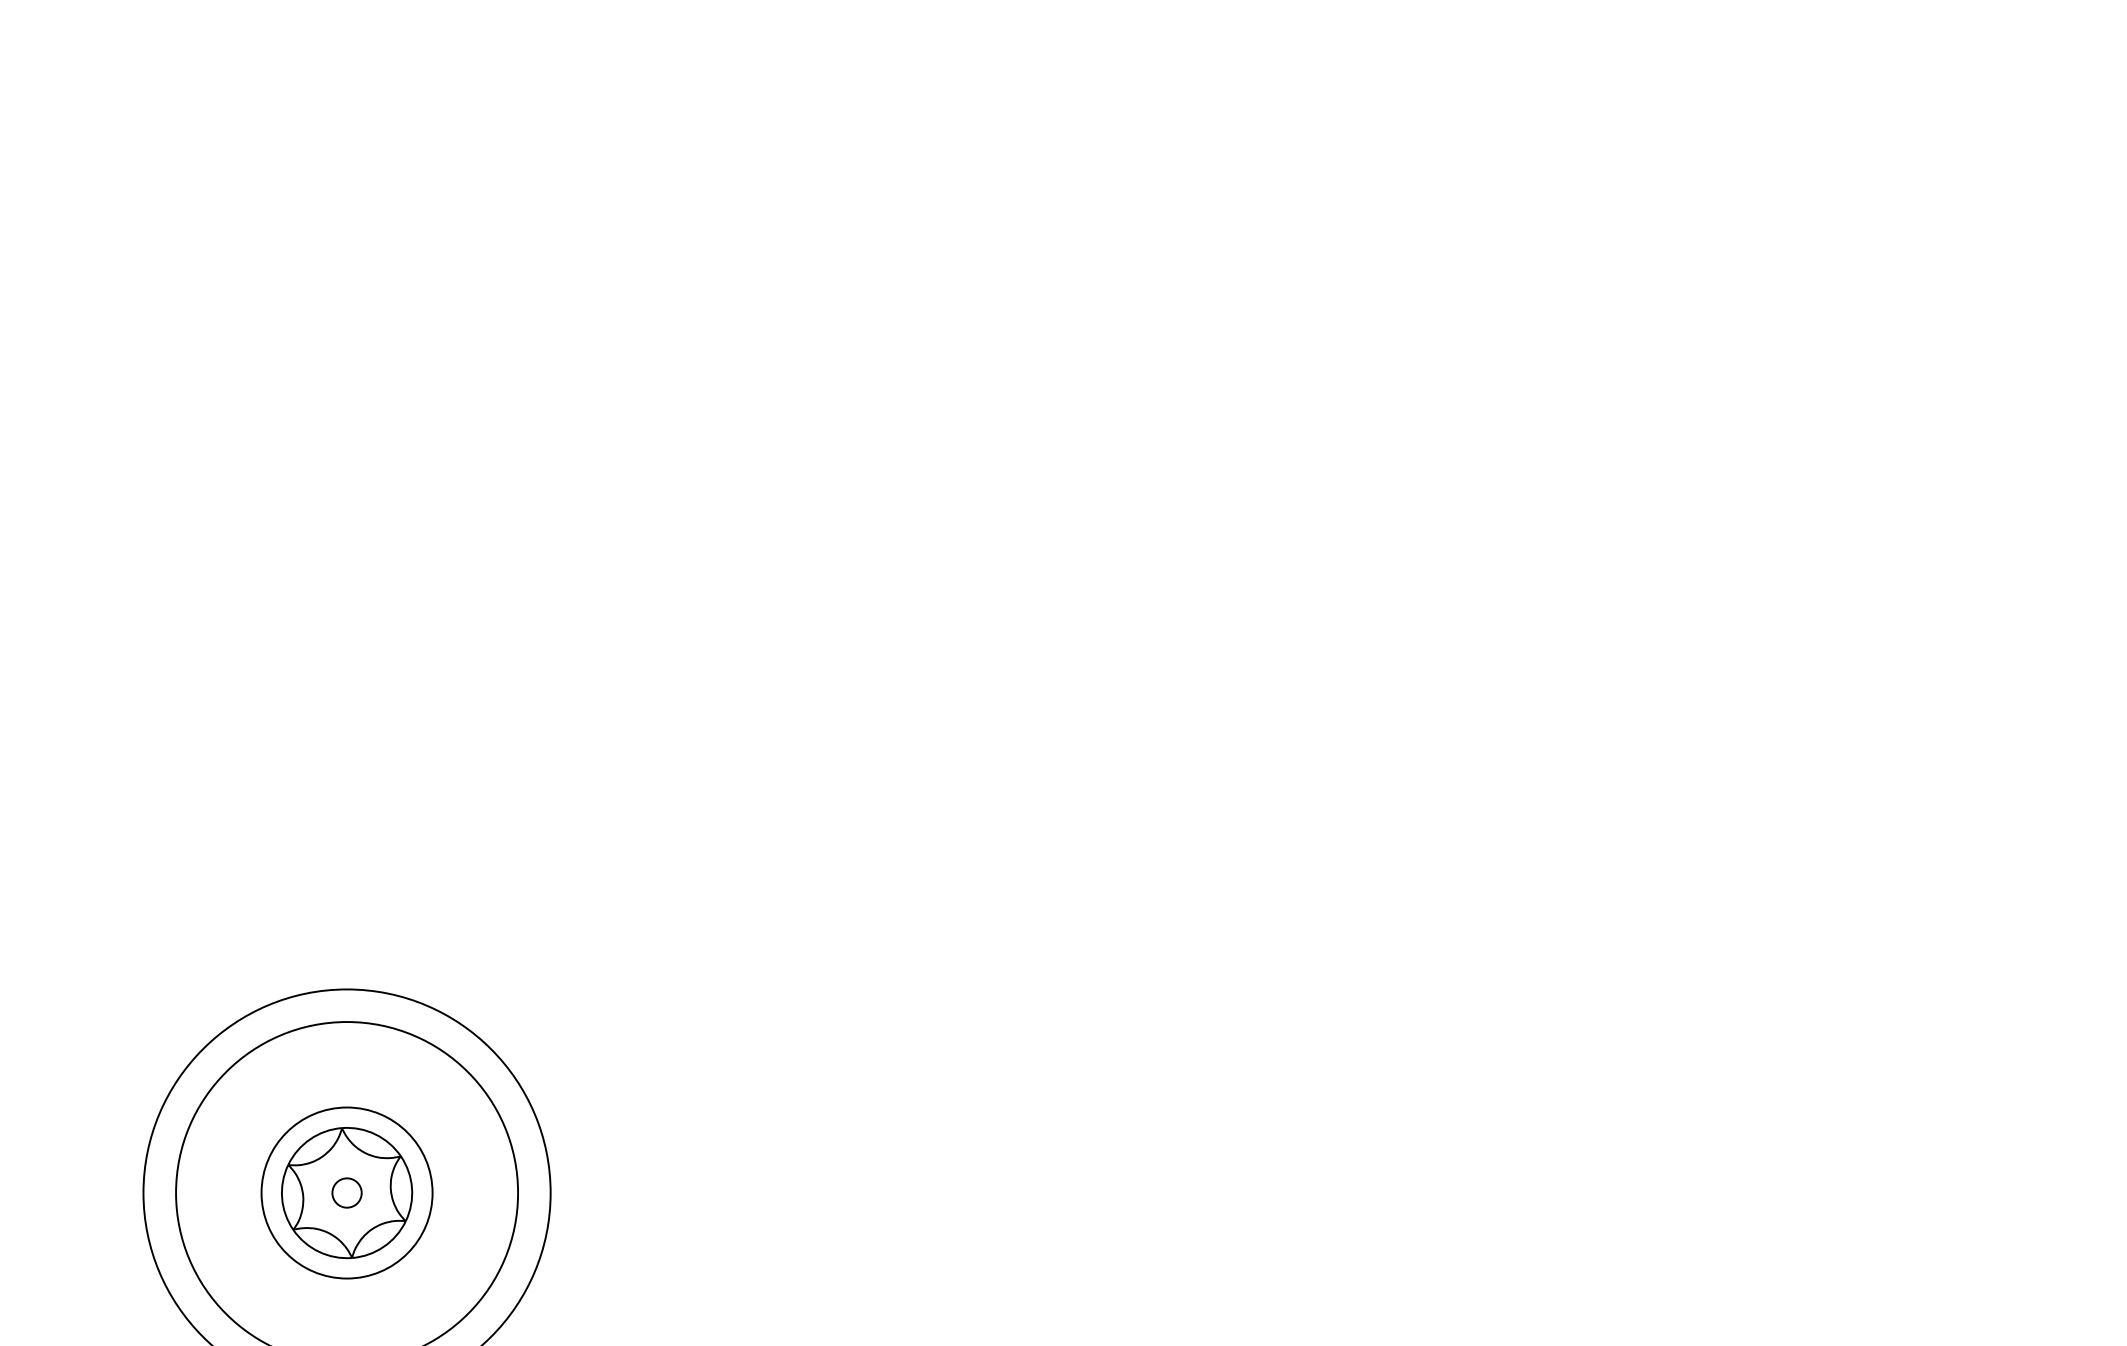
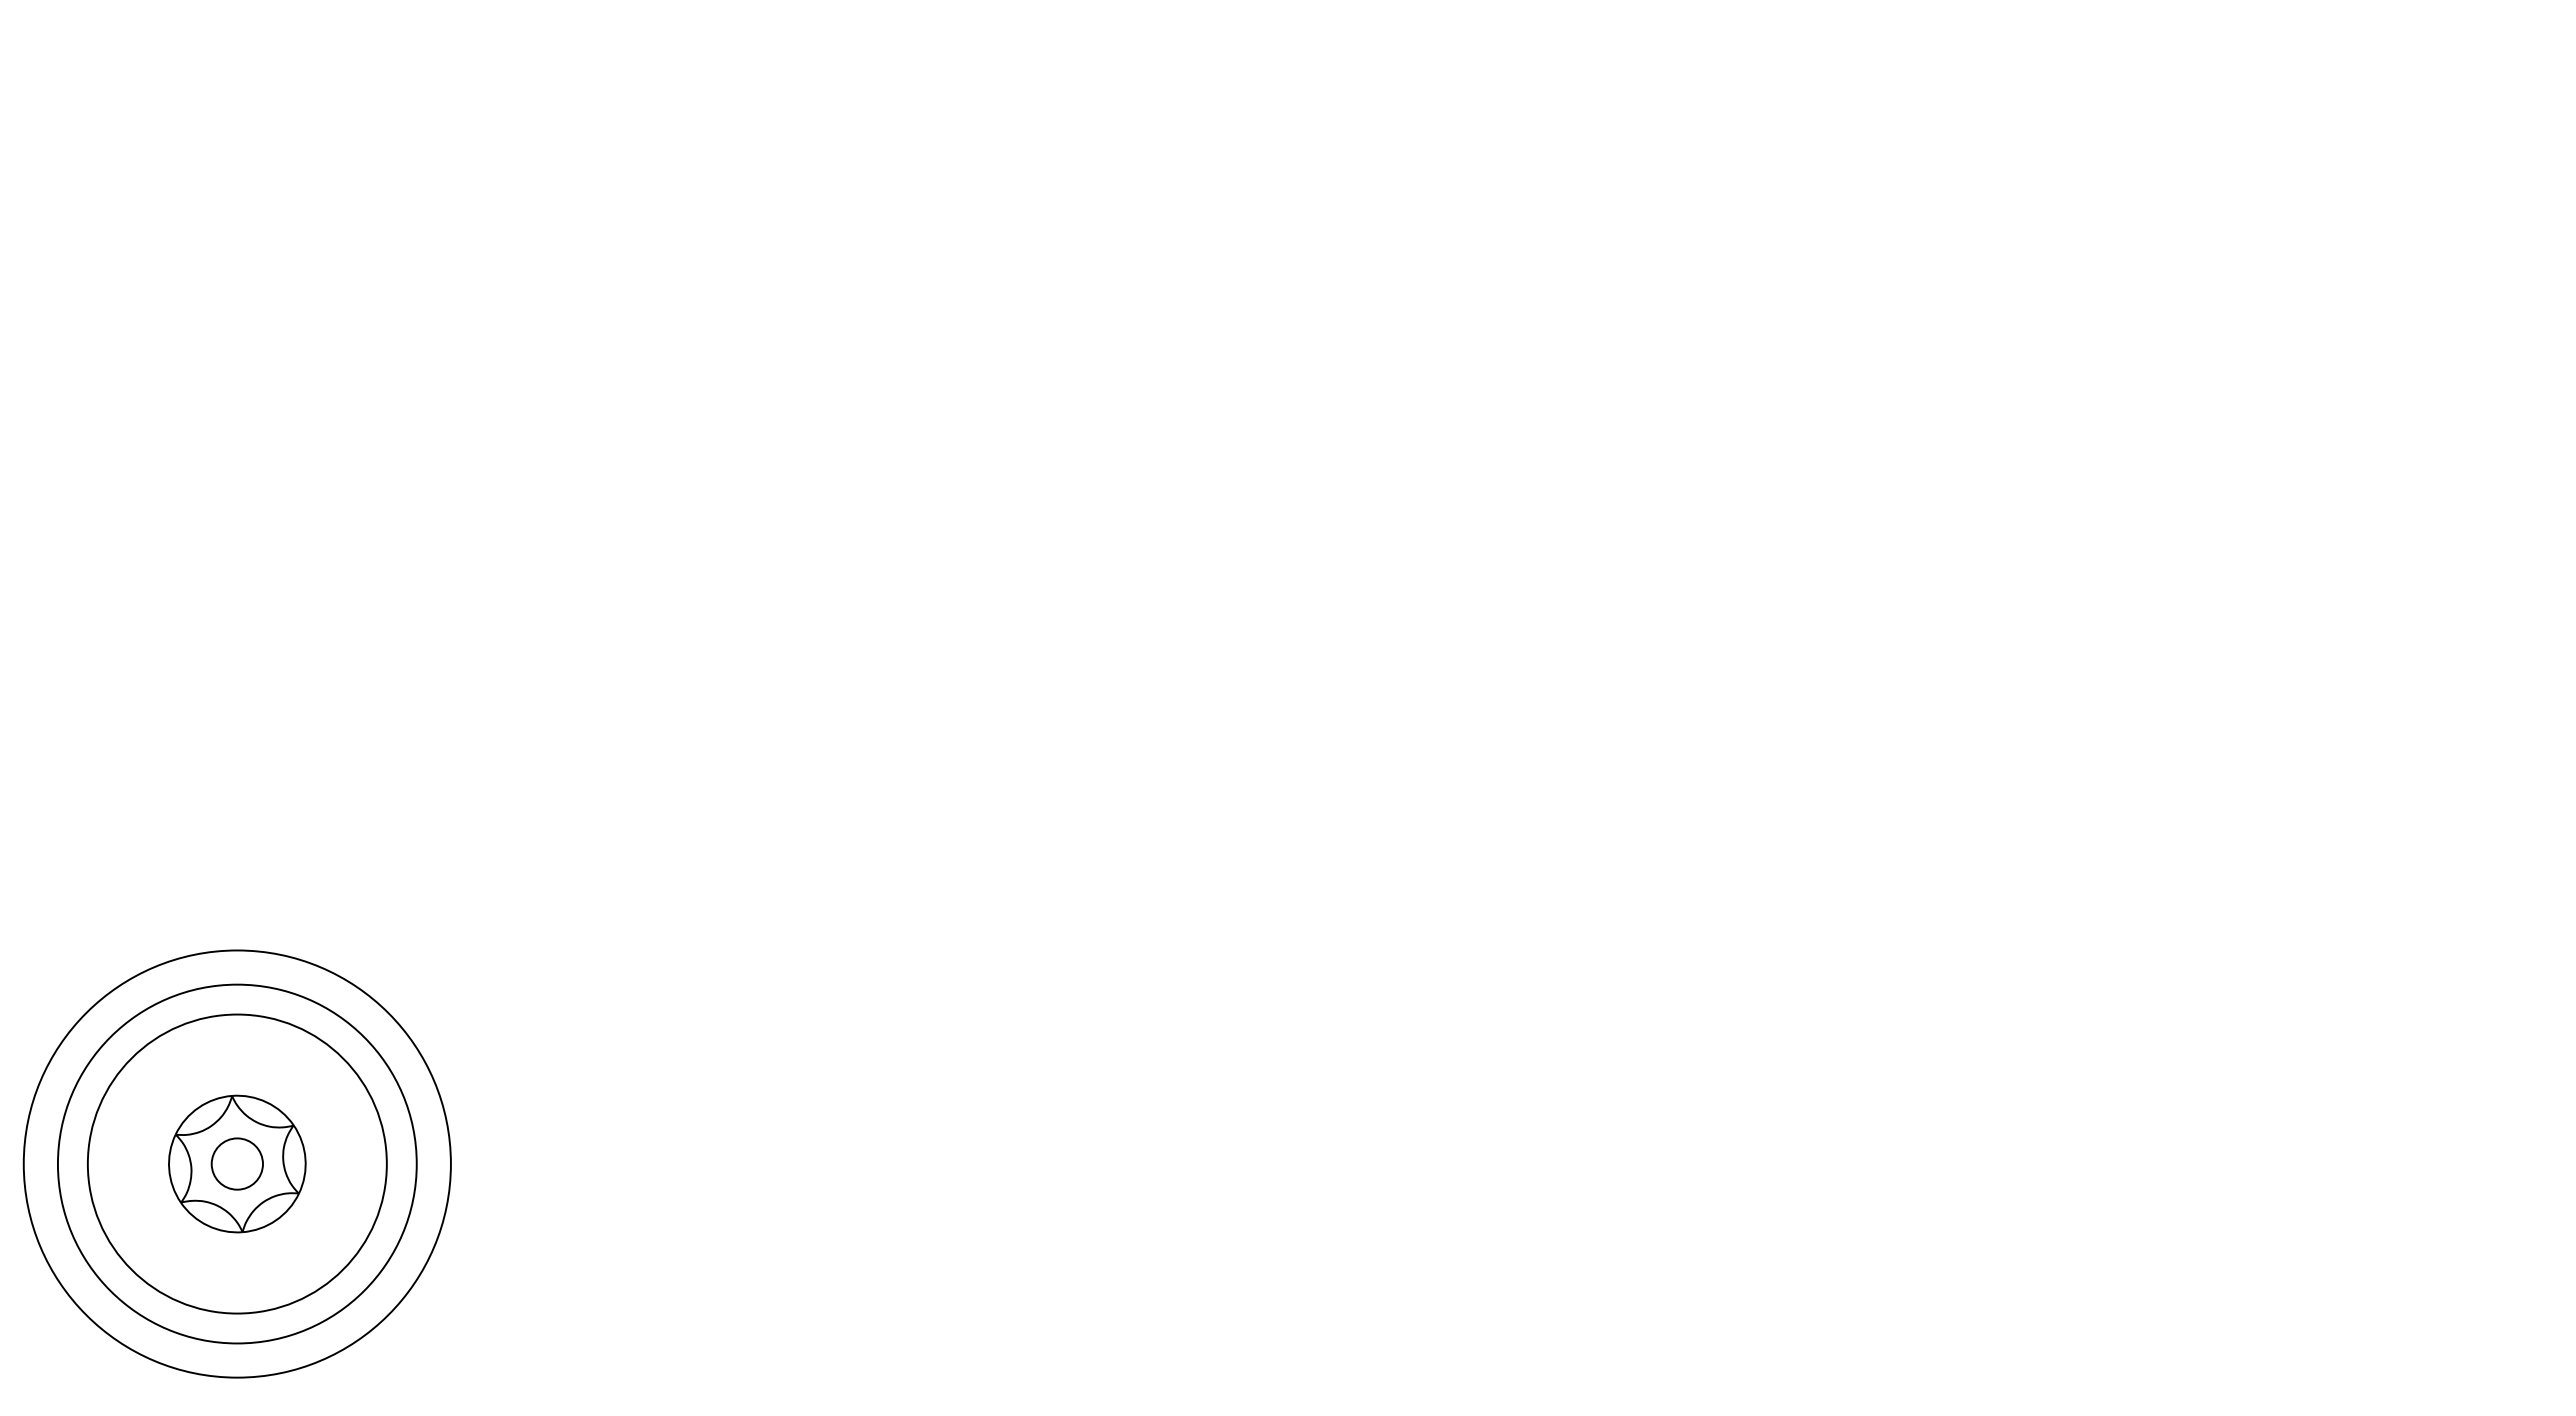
circle: (346, 1192) -> (236, 1163), size x1.67
circle: (346, 1192) -> (236, 1163), size x1.67

